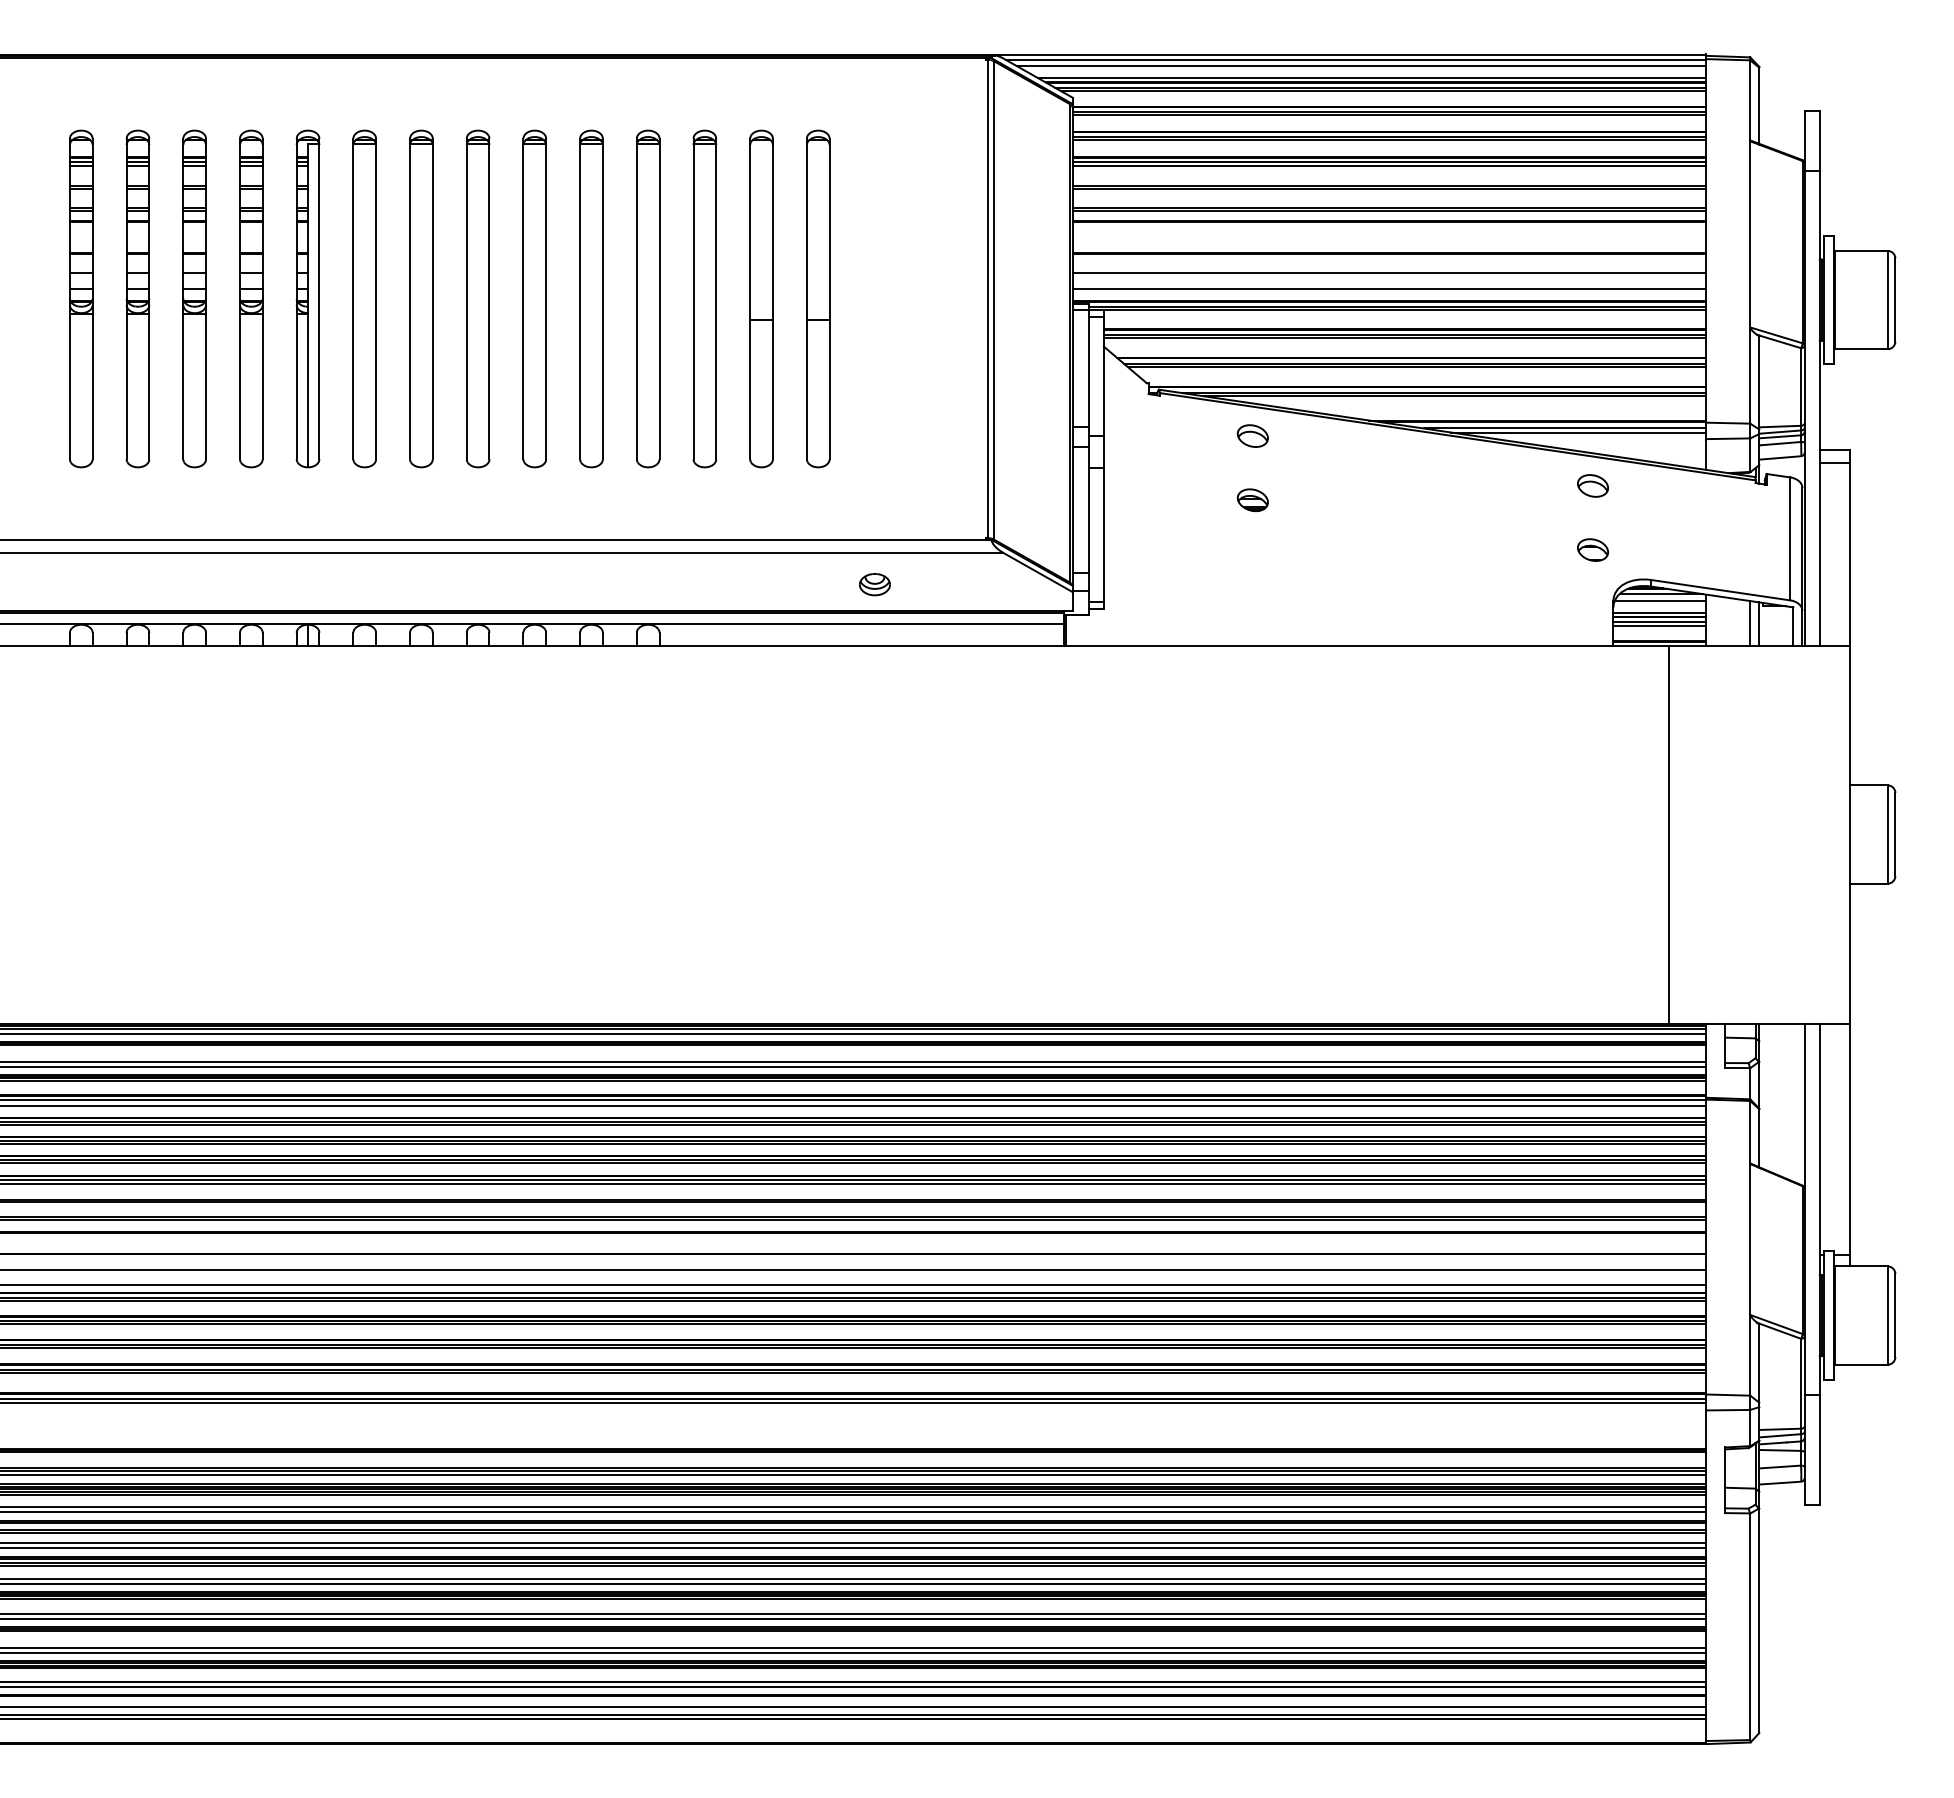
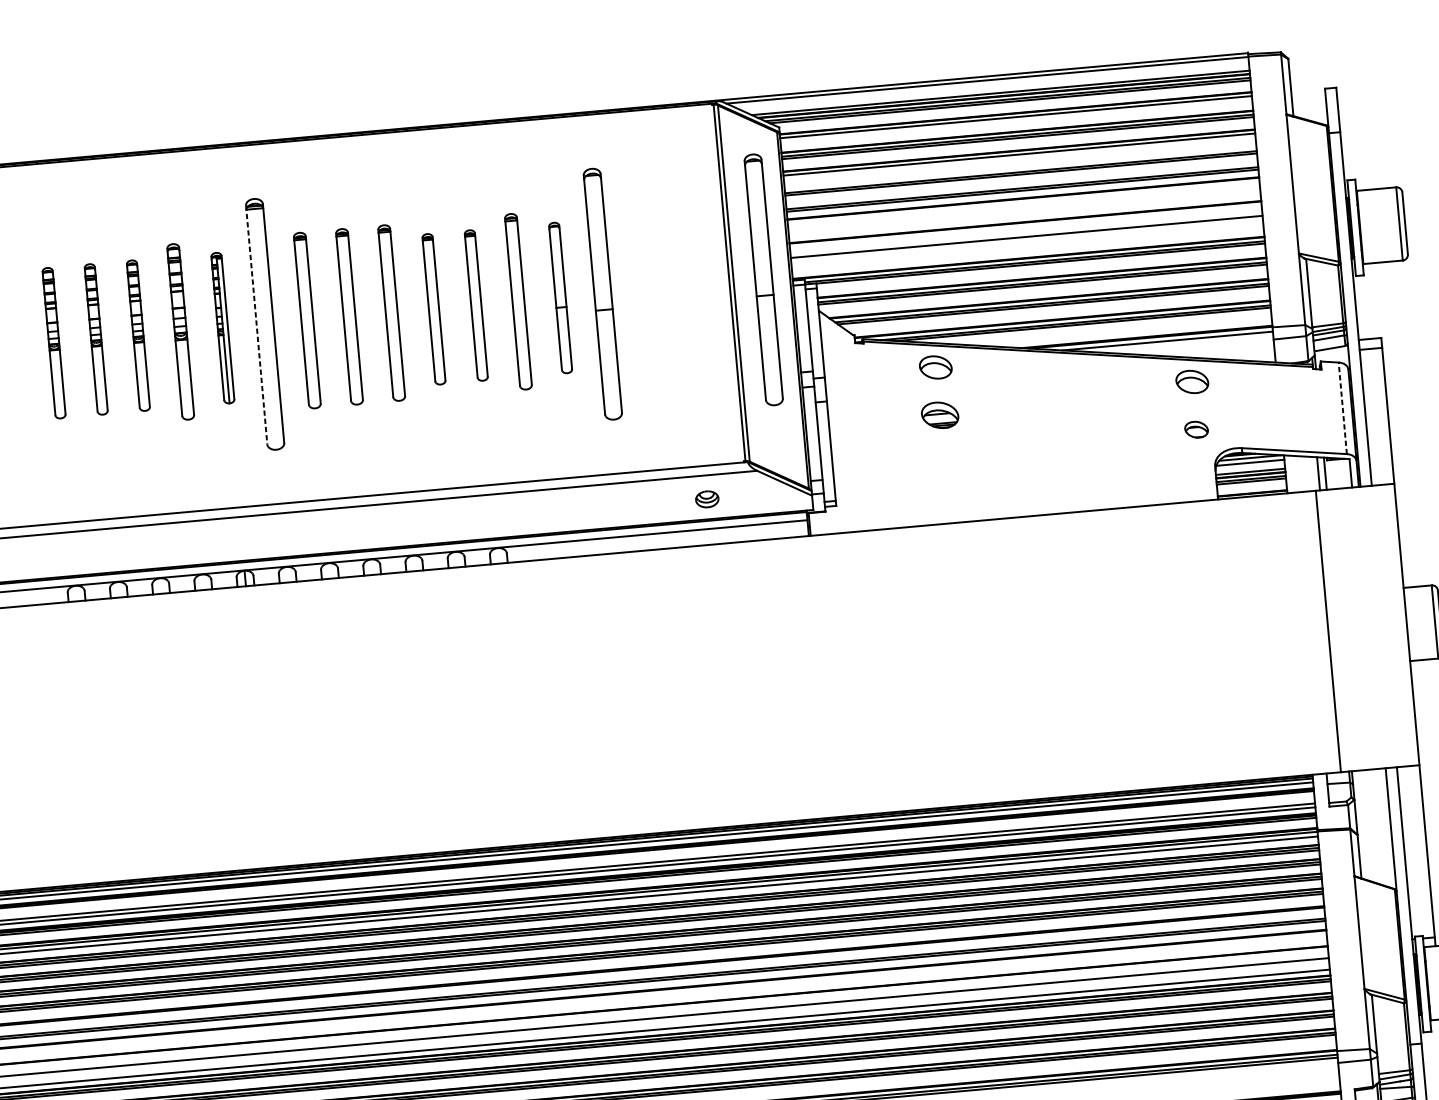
line: (1361, 66) -> (992, 84), removed
line: (1389, 115) -> (1016, 119), removed
line: (1389, 165) -> (1019, 156), removed
line: (1389, 288) -> (1027, 248), removed
part: (81, 298) -> (54, 342), size x0.6
part: (137, 298) -> (95, 339), size x0.6
part: (194, 298) -> (138, 335), size x0.6
part: (251, 298) -> (180, 331), size x0.7
part: (307, 298) -> (222, 327), size x0.6
part: (421, 298) -> (307, 320), size x0.7
part: (477, 298) -> (349, 316), size x0.7
part: (534, 298) -> (391, 312), size x0.7
part: (591, 298) -> (433, 308), size x0.6
part: (648, 298) -> (476, 305), size x0.6
part: (704, 298) -> (518, 301), size x0.7
part: (761, 298) -> (560, 297), size x0.6
part: (1034, 298) -> (763, 279), added
line: (353, 299) -> (256, 325), solid -> dashed
line: (1578, 432) -> (1177, 343), removed
part: (1252, 435) -> (935, 367), size x1.4
part: (1592, 485) -> (1191, 381), size x1.4
part: (1252, 499) -> (939, 414), size x1.6
line: (1790, 538) -> (1342, 407), solid -> dashed
part: (874, 584) -> (706, 499), moved
line: (1668, 834) -> (1328, 631), moved

